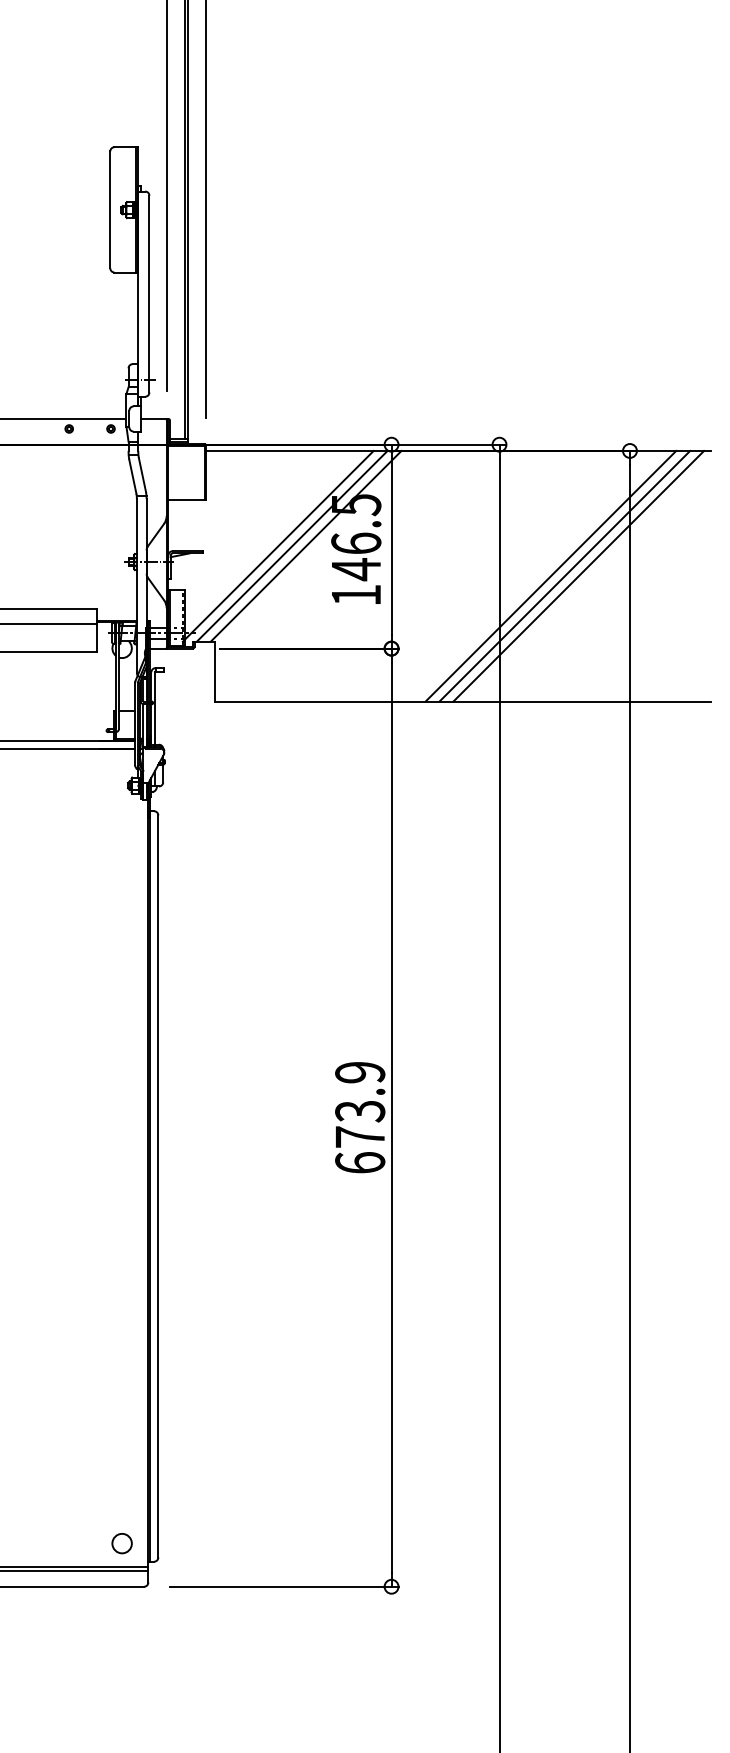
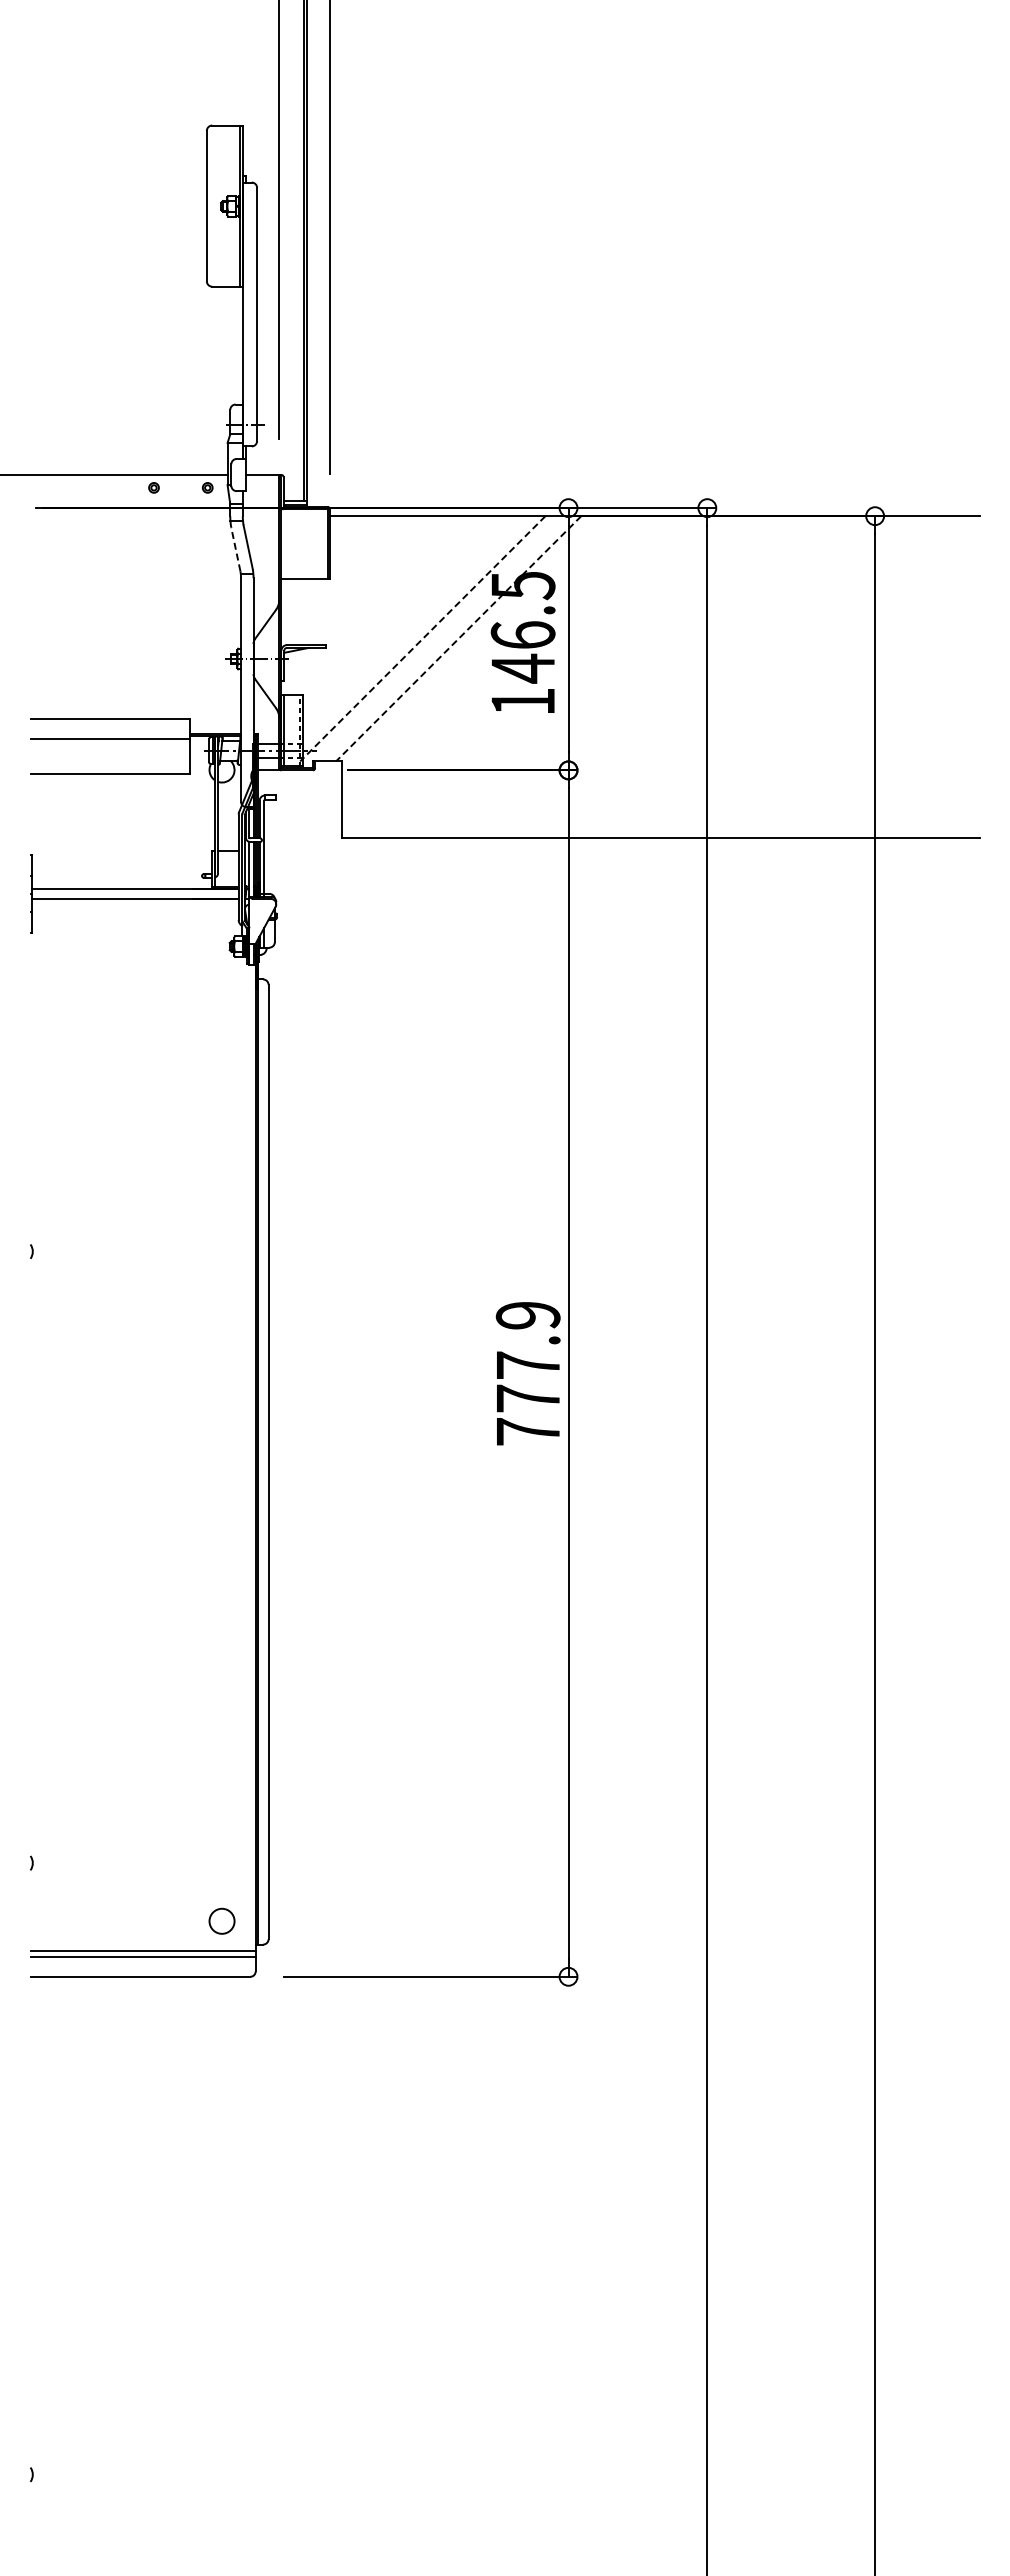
line: (132, 476) -> (235, 548), solid -> dashed
line: (278, 546) -> (422, 639), solid -> dashed
line: (292, 546) -> (440, 638), removed
line: (306, 546) -> (458, 639), solid -> dashed
line: (550, 576) -> (773, 677), removed
line: (564, 576) -> (791, 677), removed
line: (578, 576) -> (809, 677), removed
text: (359, 1137) -> (527, 1398), 673.9 -> 777.9

